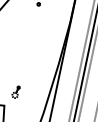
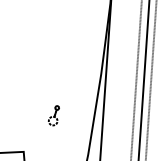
part: (15, 91) -> (52, 114), moved

